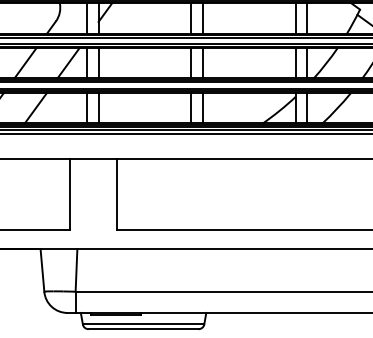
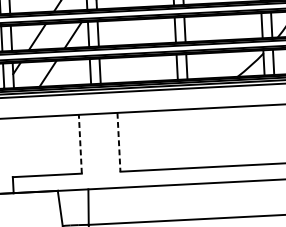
line: (70, 194) -> (80, 144), solid -> dashed
line: (116, 195) -> (118, 143), solid -> dashed

